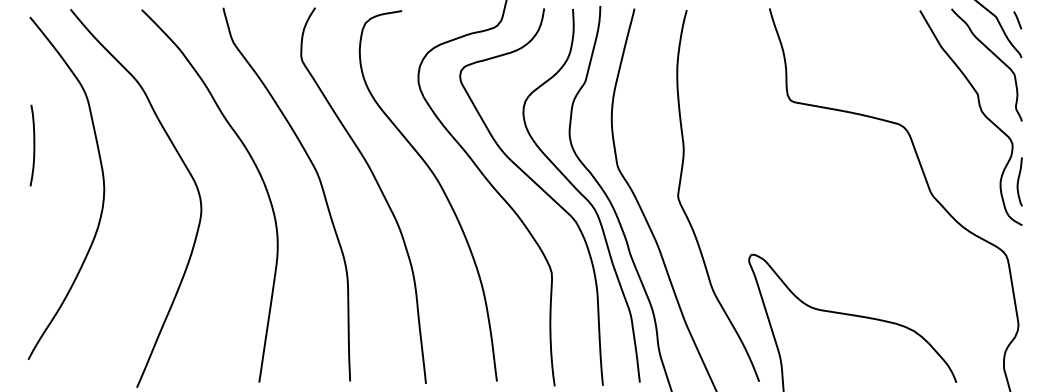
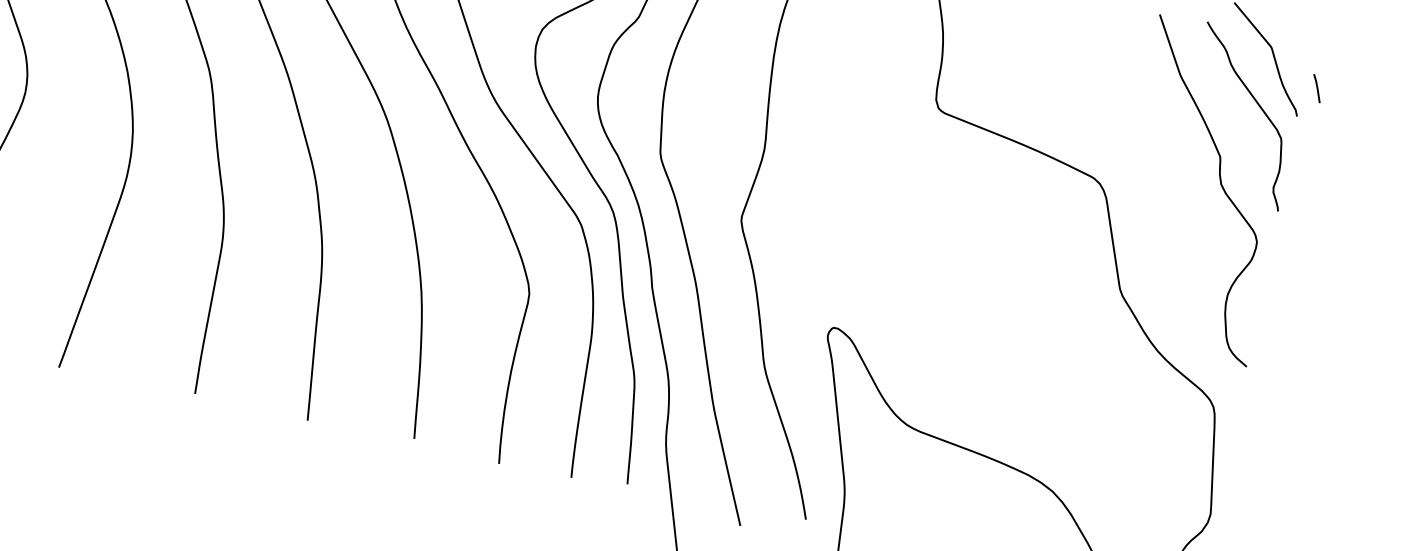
line: (1017, 20) -> (1316, 88), moved
curve: (1019, 180) -> (1256, 298), removed

